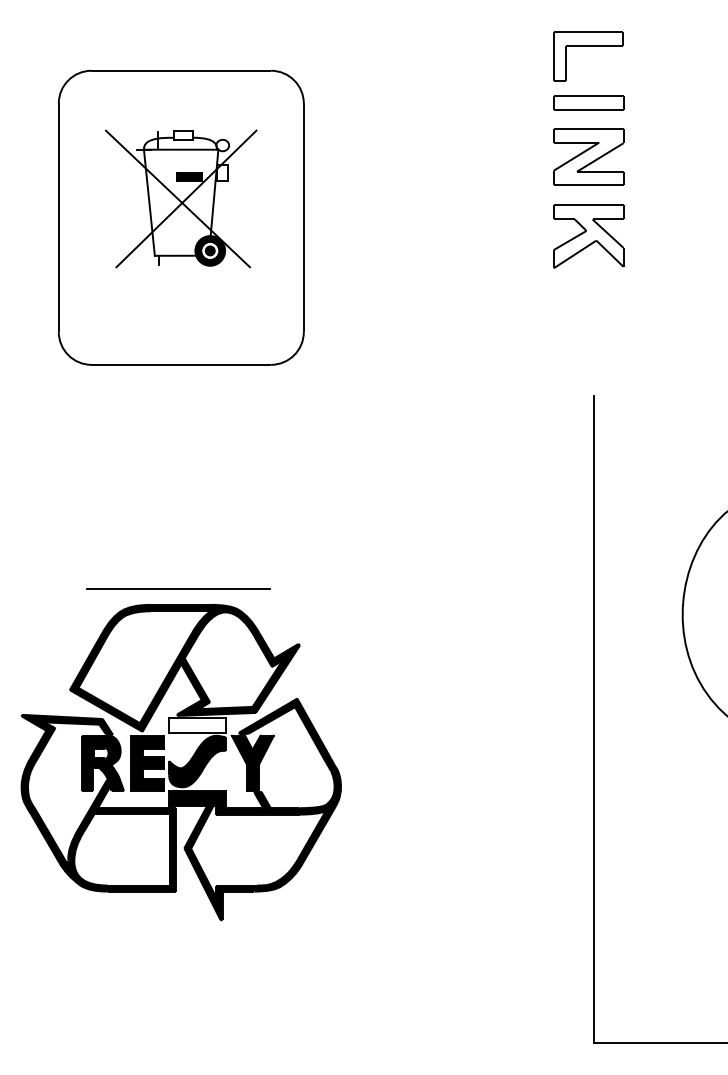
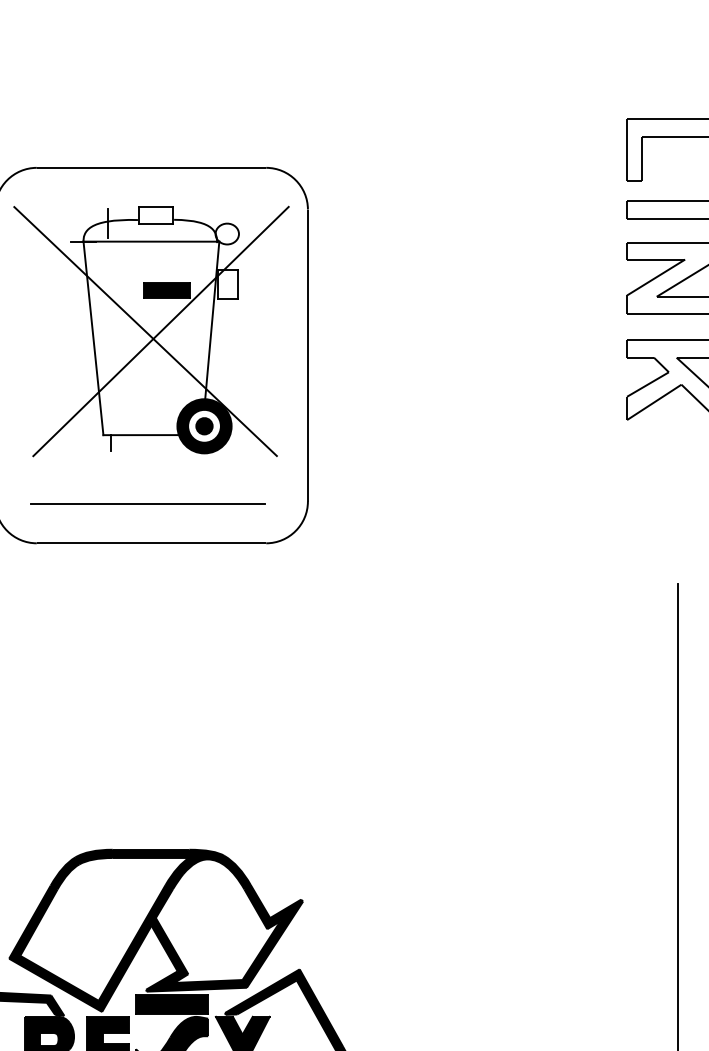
part: (180, 198) -> (150, 330), size x1.43
line: (178, 588) -> (147, 503), moved
fill: (197, 725) -> (172, 1003), added

